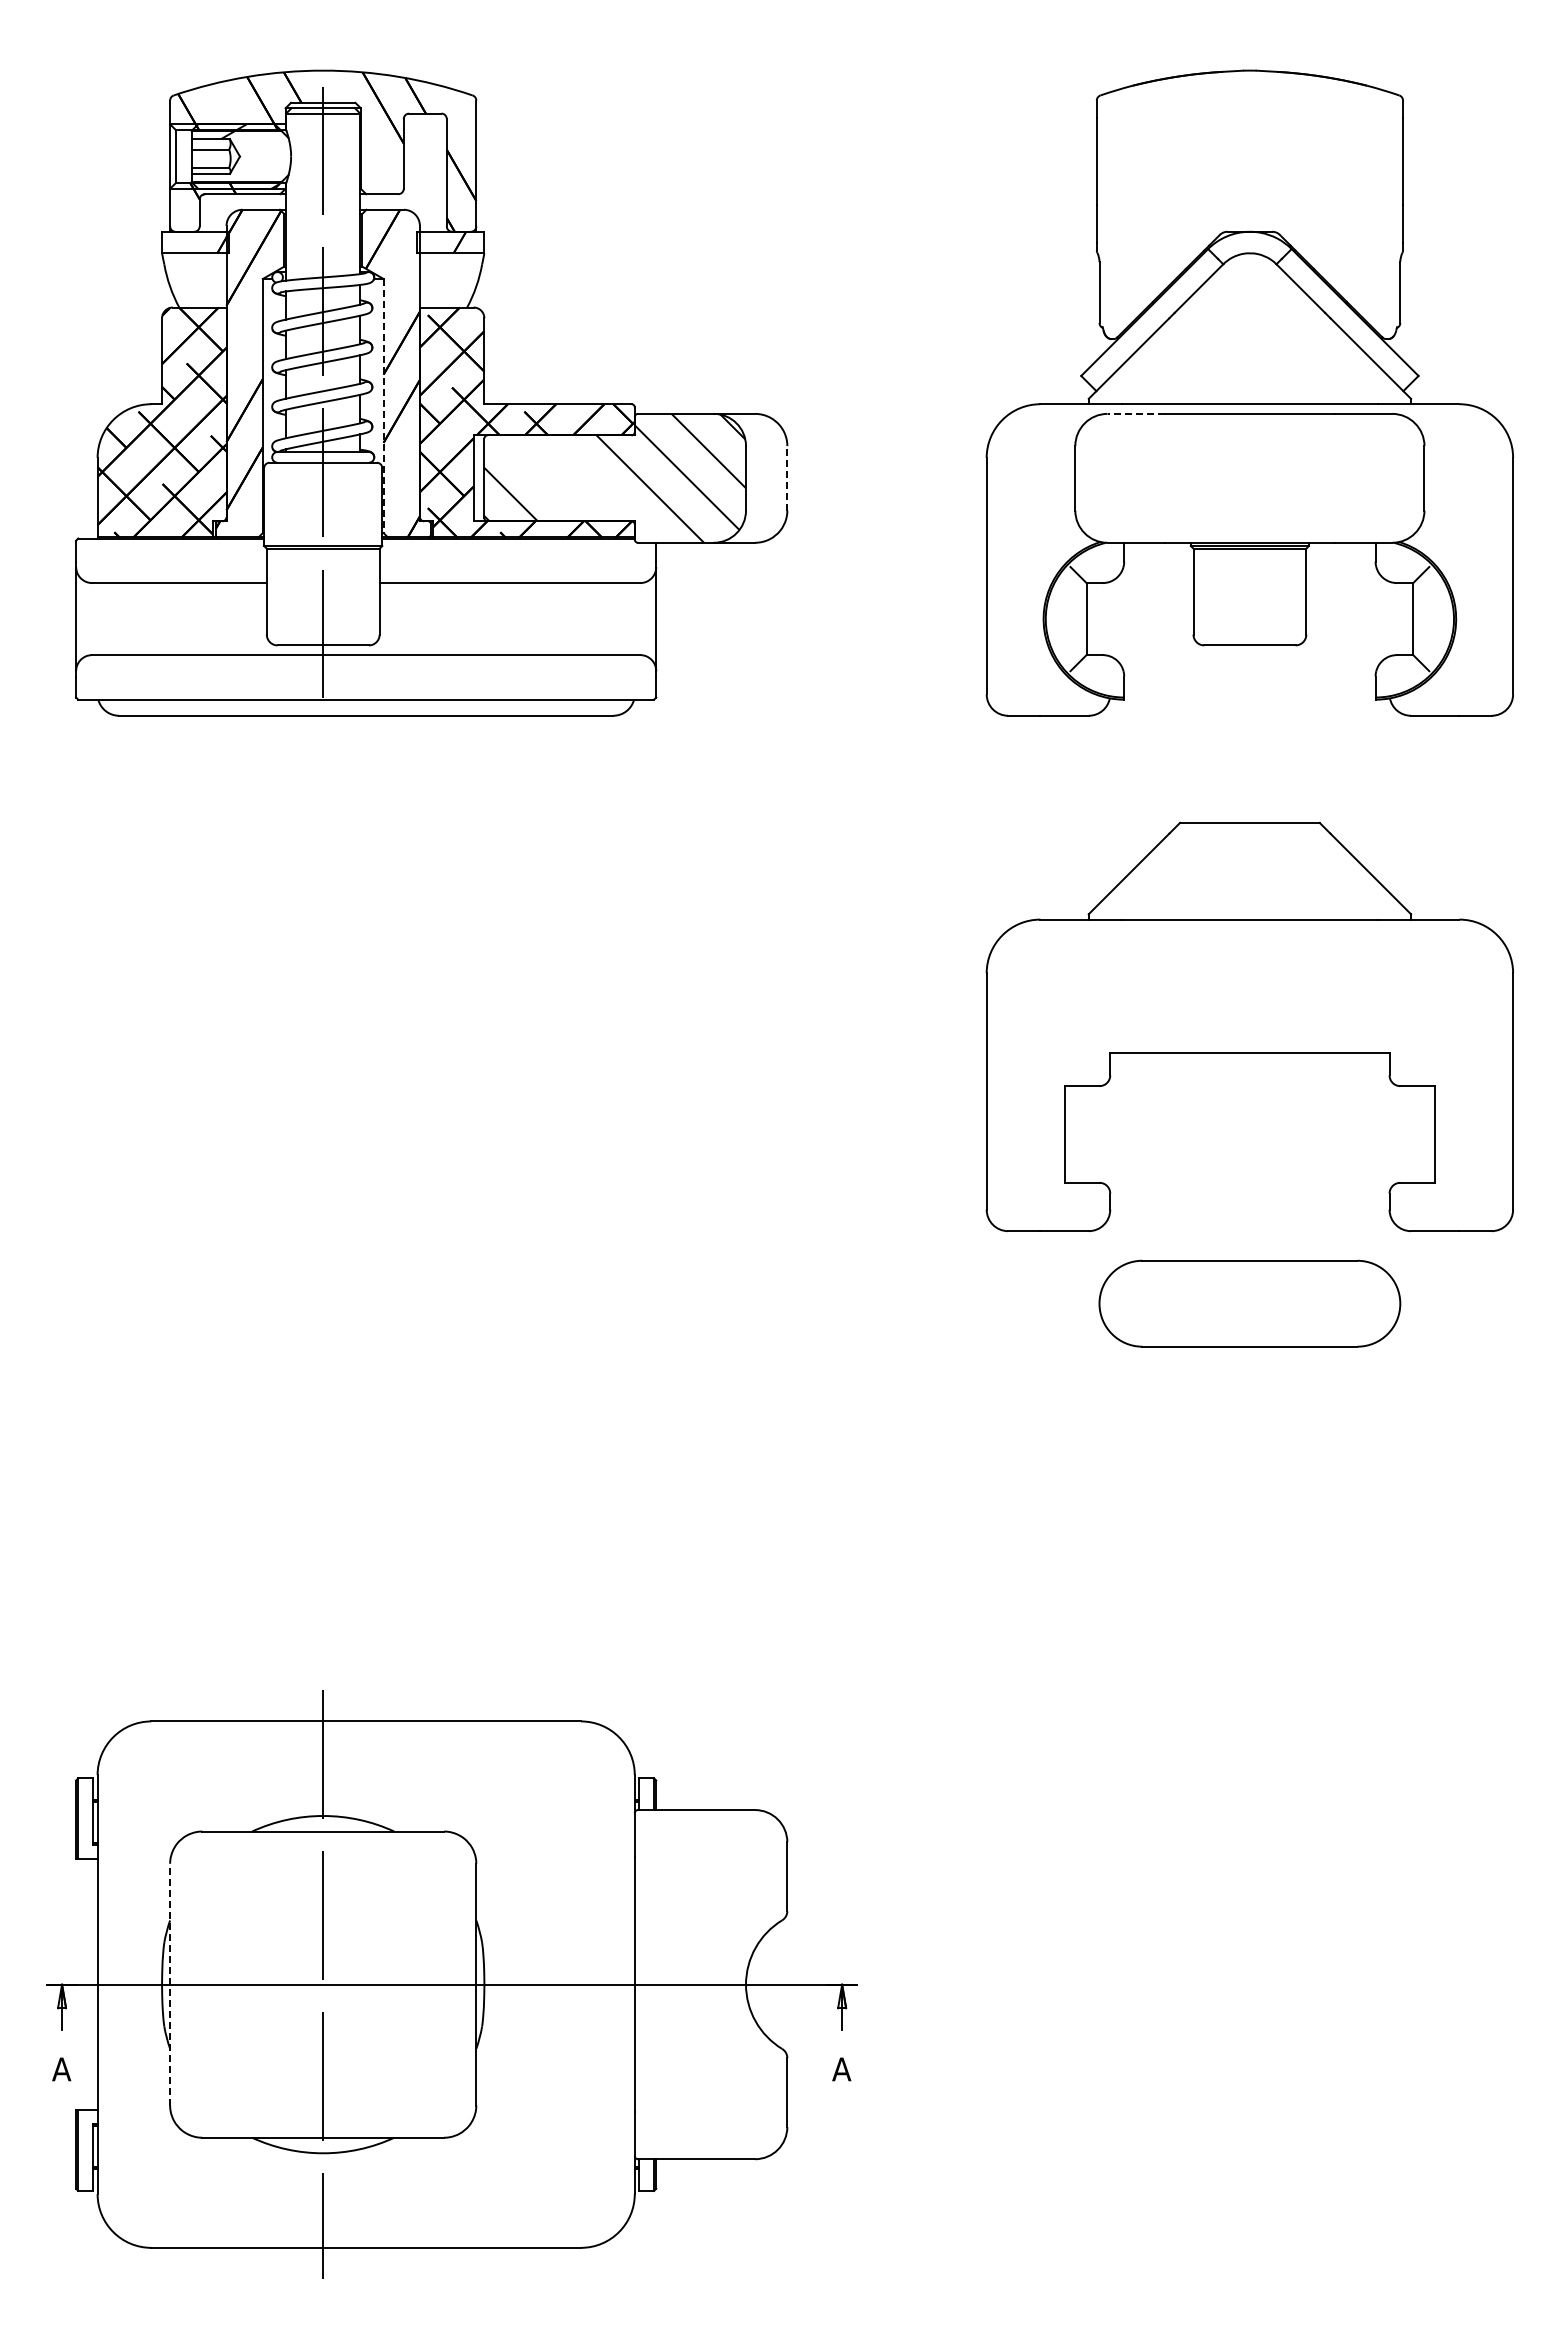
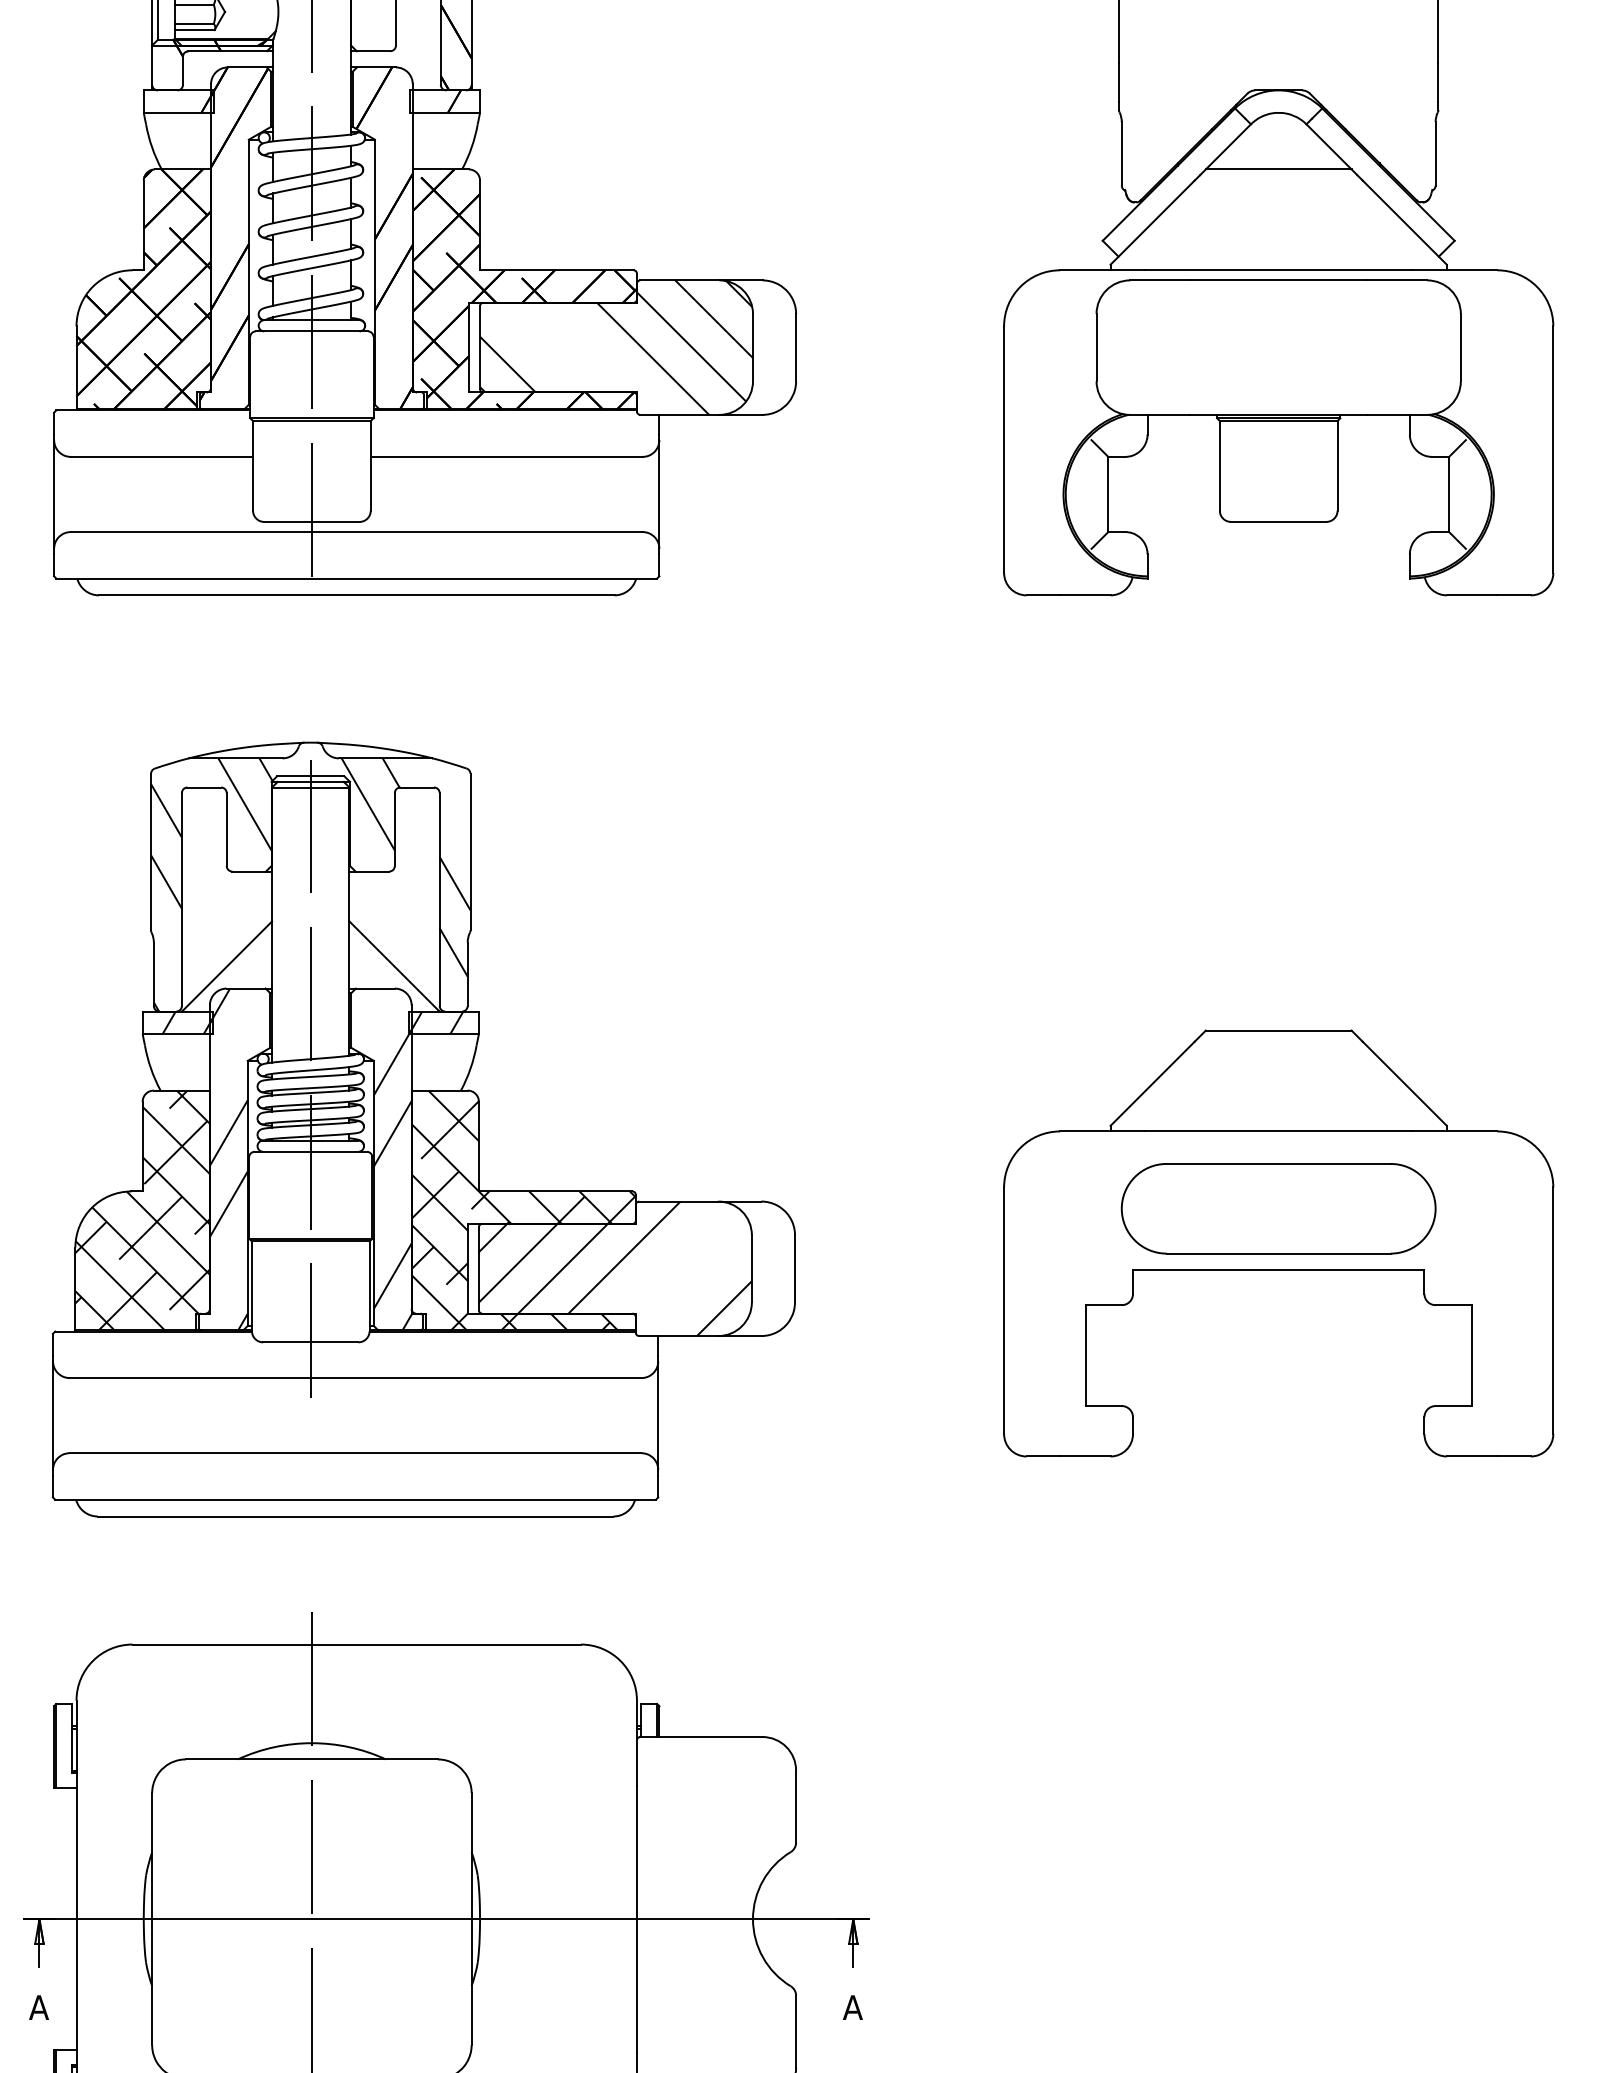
line: (1249, 307) -> (1278, 169), added
line: (383, 406) -> (374, 272), dashed -> solid
line: (1136, 413) -> (1160, 279), dashed -> solid
line: (787, 477) -> (796, 346), dashed -> solid
part: (1249, 1026) -> (1278, 1242), moved
part: (430, 1227) -> (423, 1129), added
line: (170, 1984) -> (152, 1919), dashed -> solid

